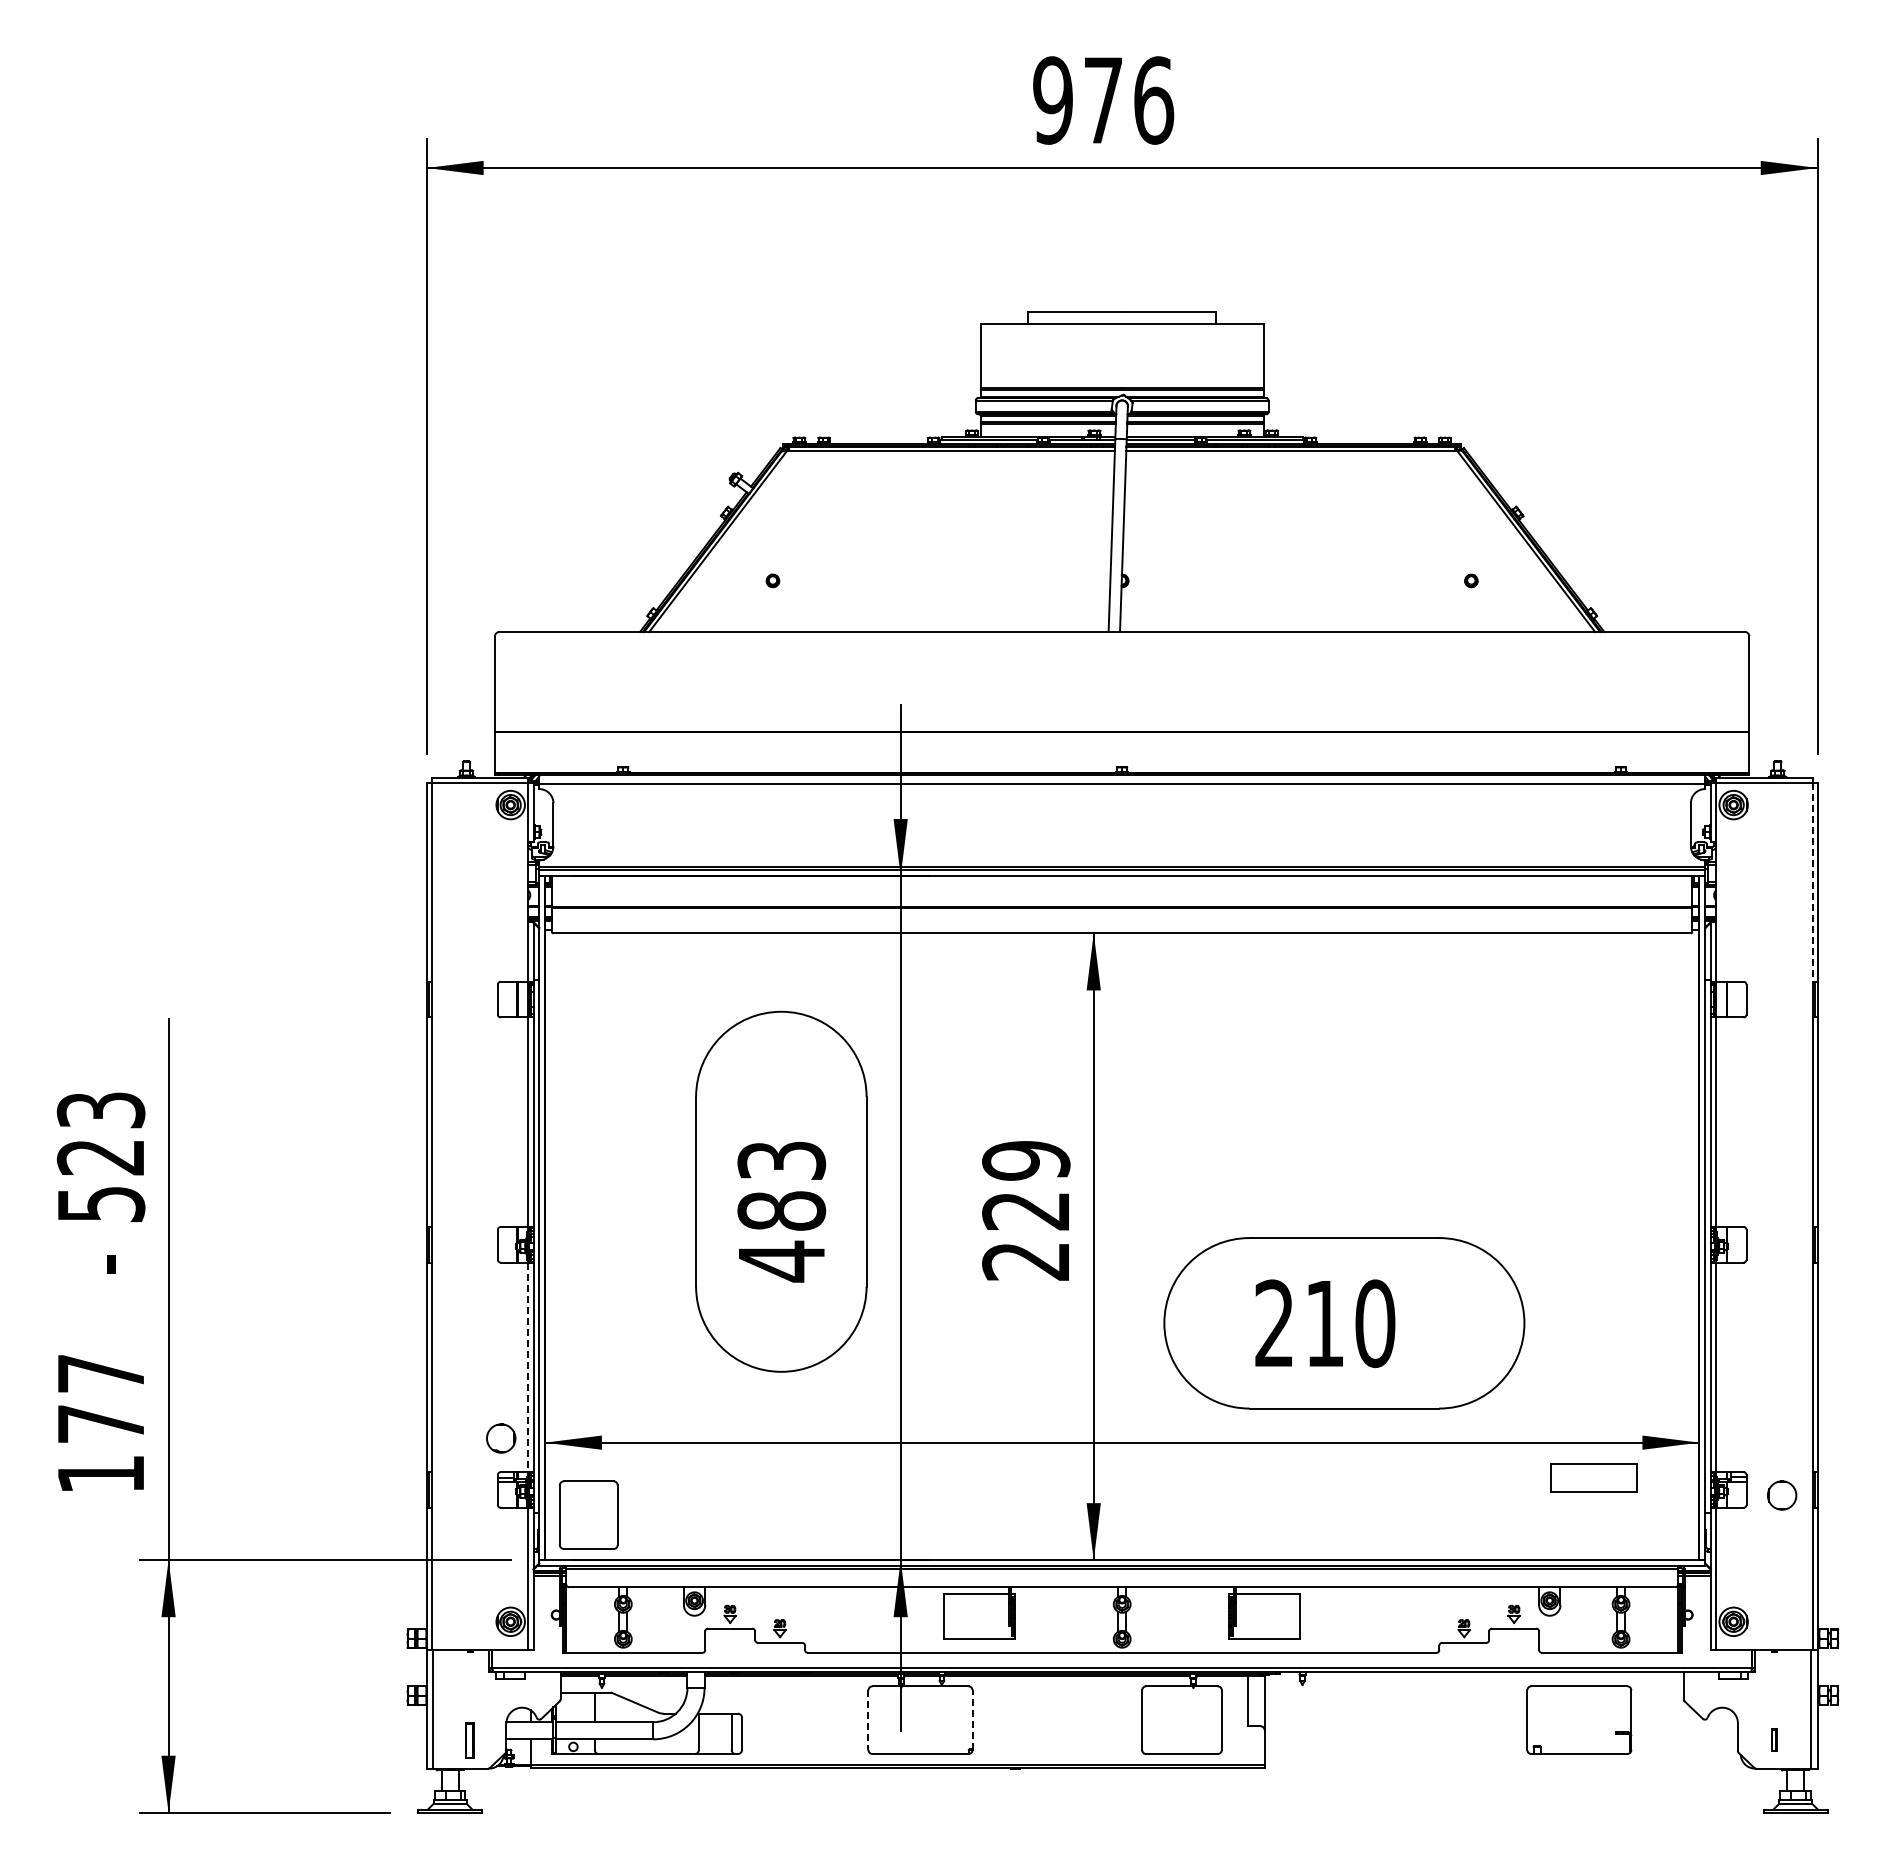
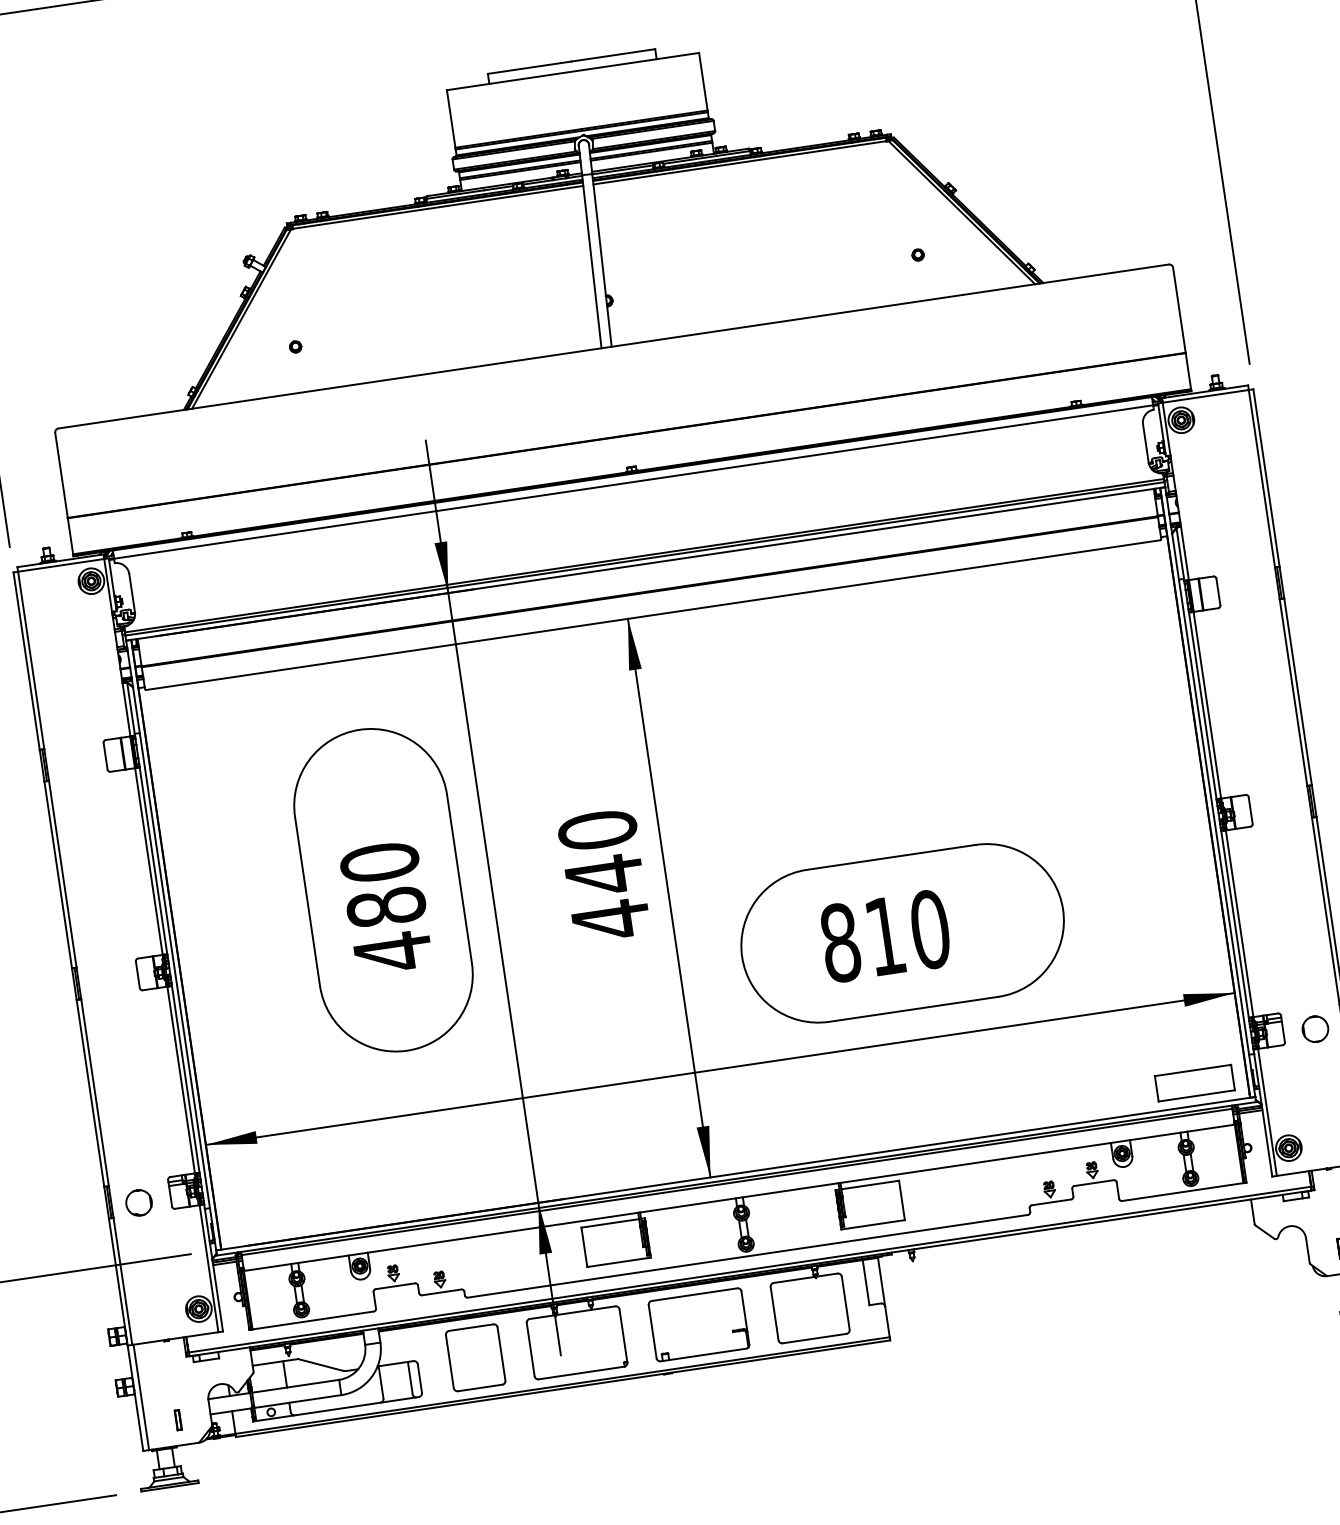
line: (1812, 882) -> (1261, 478), dashed -> solid
text: (781, 1160) -> (379, 862), 483 -> 480
text: (1026, 1211) -> (604, 875), 229 -> 440
text: (1274, 1323) -> (840, 942), 210 -> 810
line: (528, 1367) -> (181, 1080), dashed -> solid
circle: (501, 1438) -> (139, 1202), moved
part: (1593, 1477) -> (1194, 1082), moved
part: (588, 1514) -> (475, 1357), moved
part: (1579, 1719) -> (699, 1324), moved
line: (868, 1720) -> (530, 1349), dashed -> solid
line: (972, 1720) -> (623, 1336), dashed -> solid
part: (470, 1739) -> (178, 1419), size x0.62

